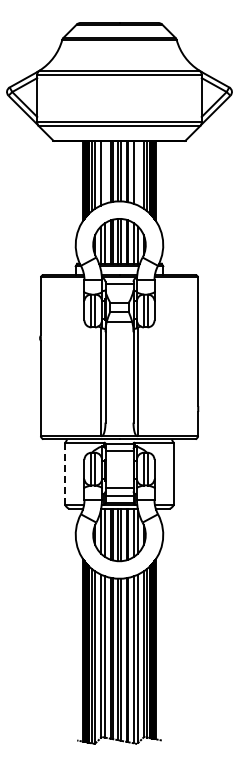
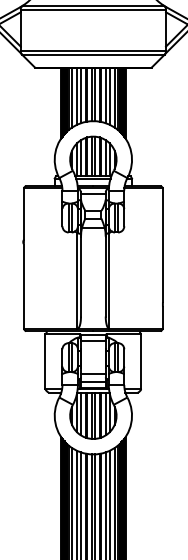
line: (105, 172) -> (81, 95), added
line: (138, 173) -> (110, 96), added
line: (65, 474) -> (45, 362), dashed -> solid

